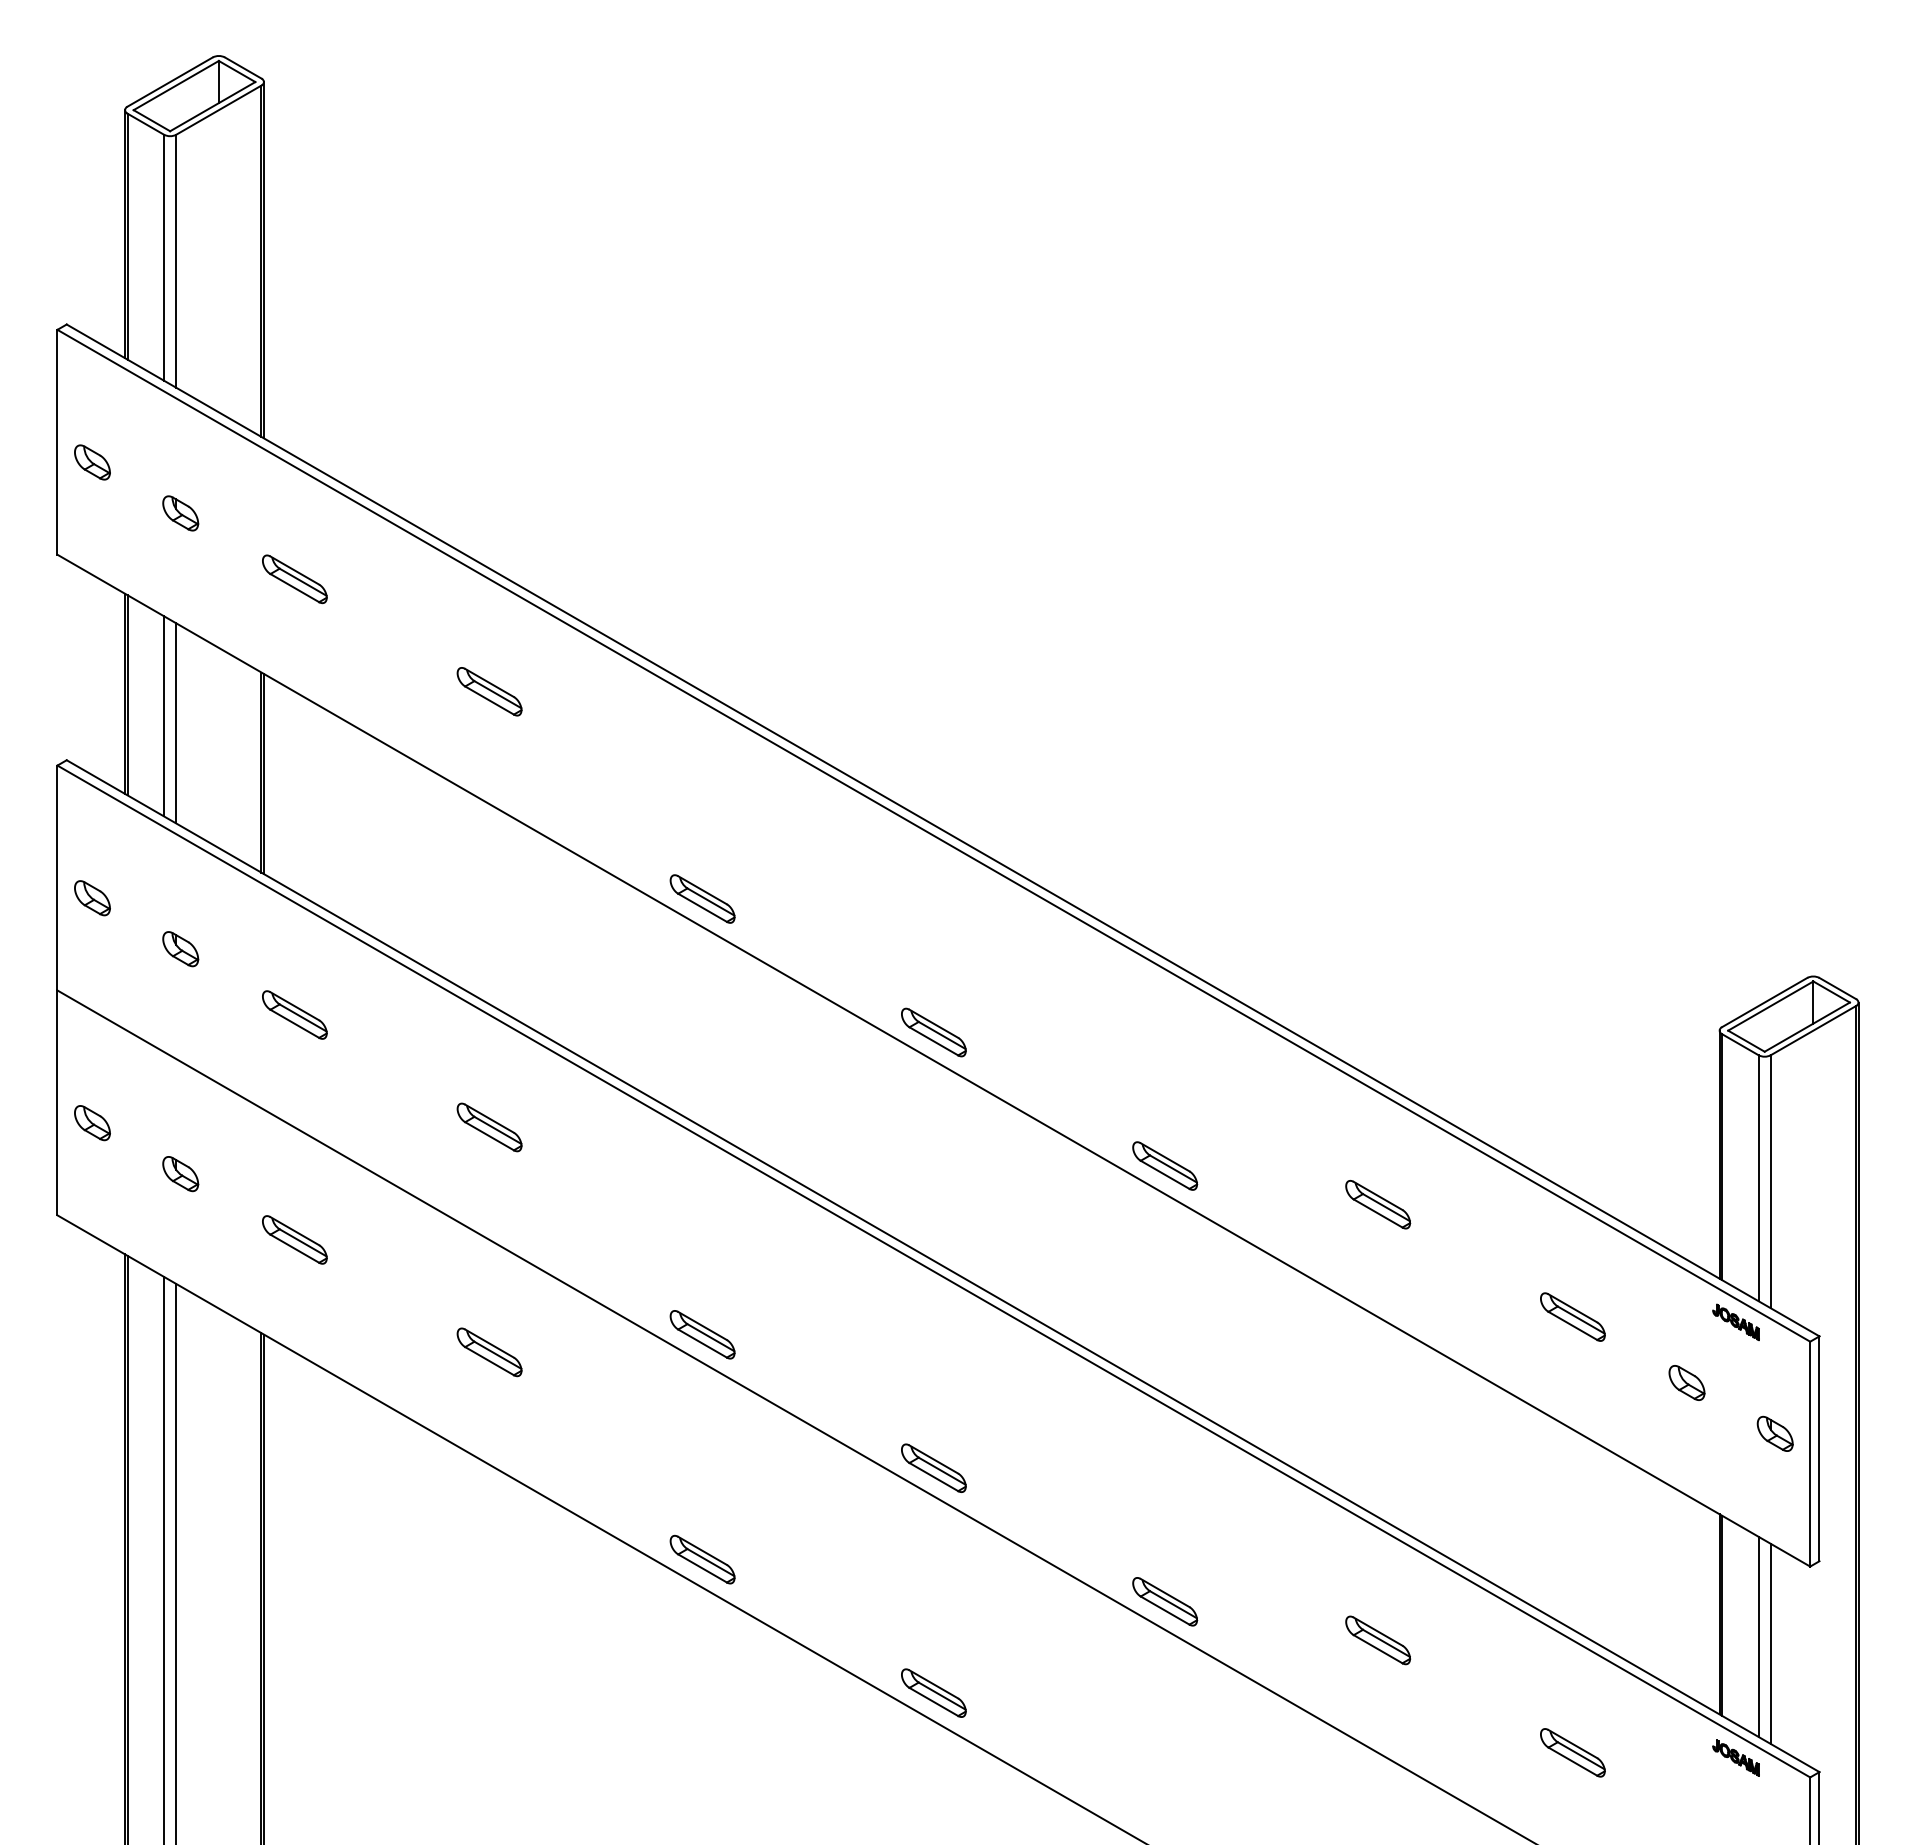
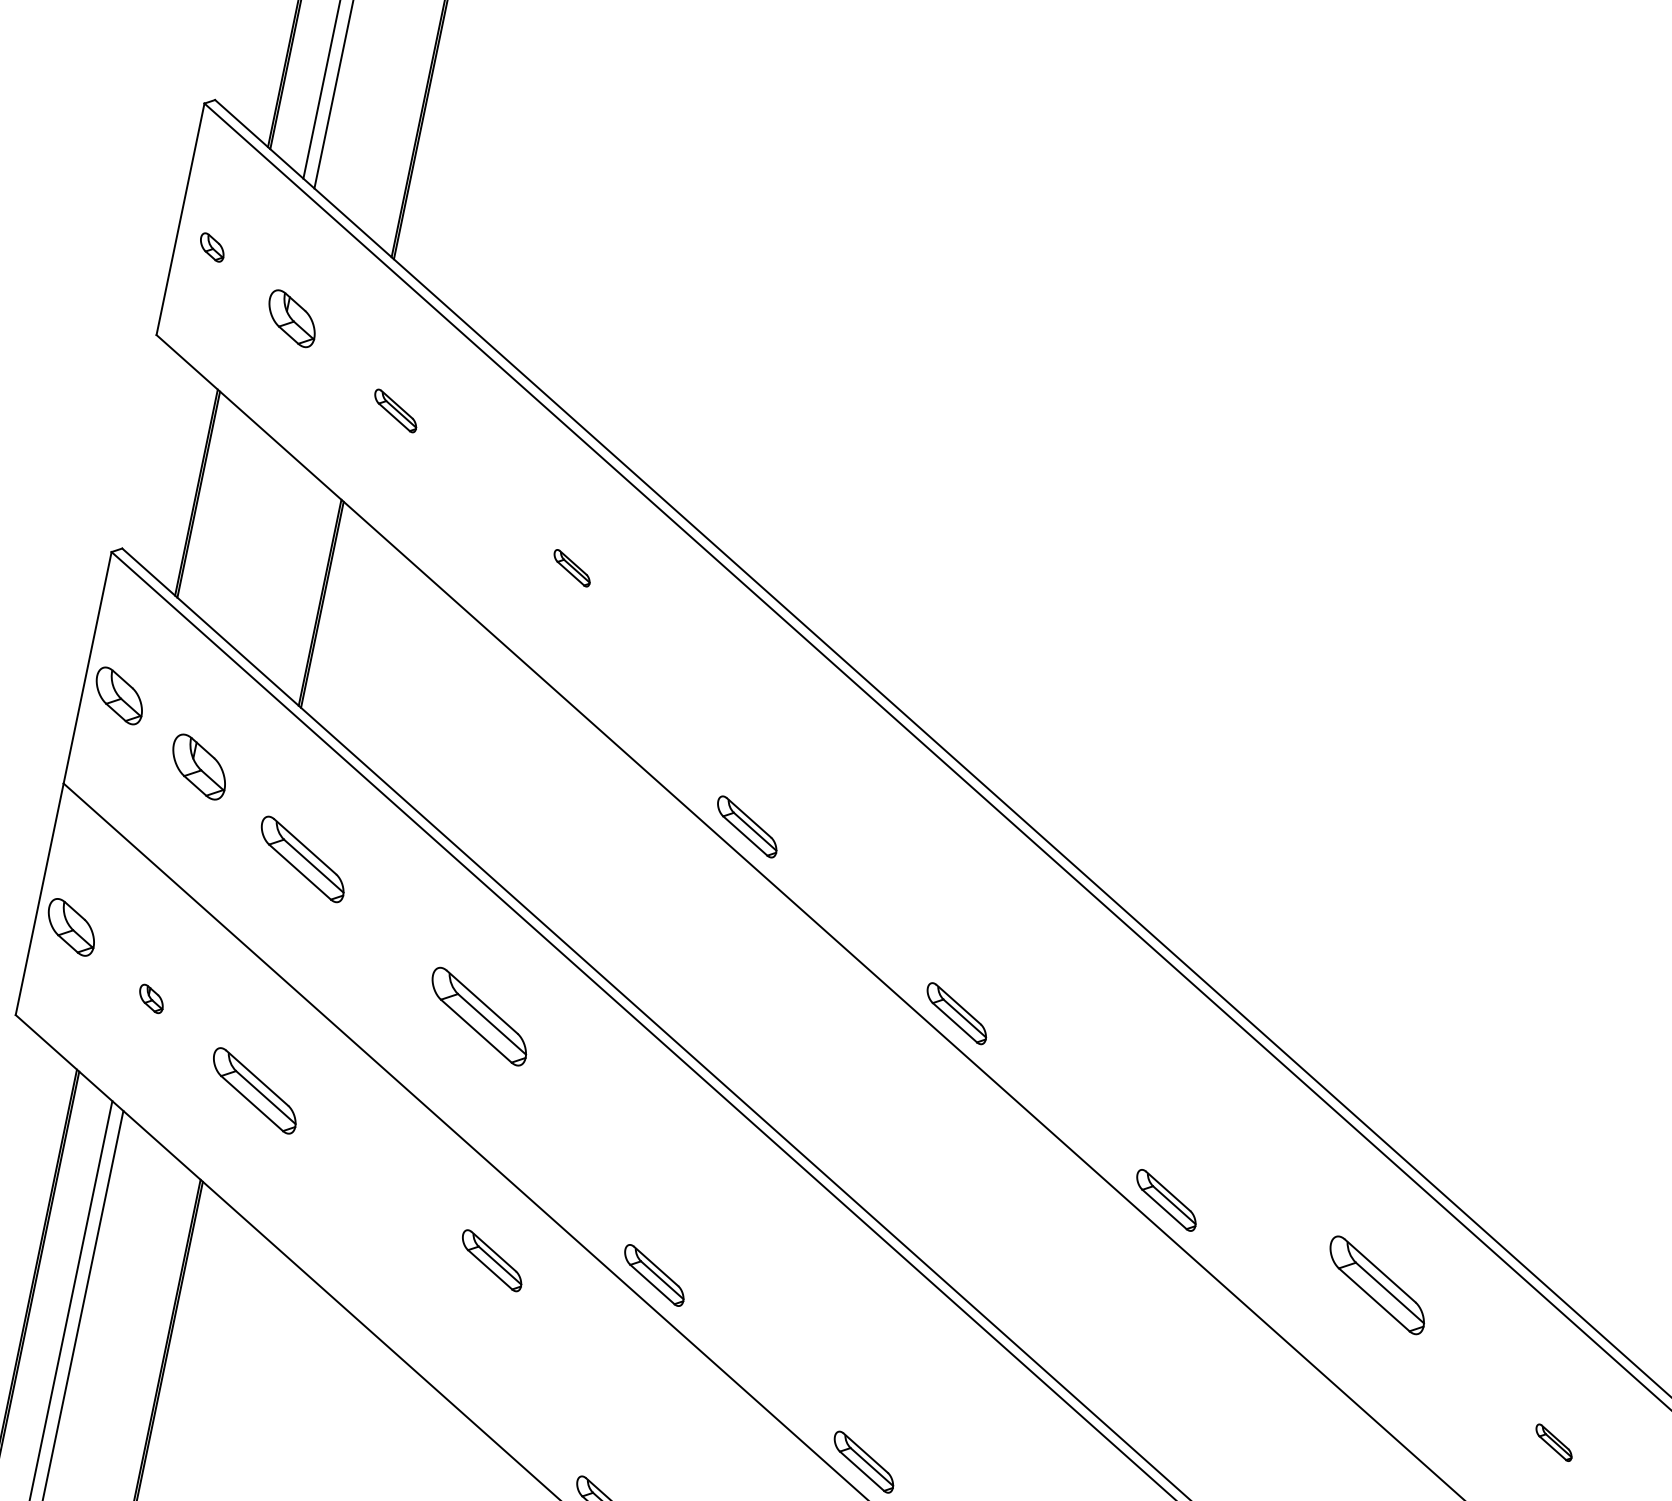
part: (92, 462) -> (212, 247), size x0.7
part: (180, 513) -> (291, 318), size x1.4
part: (294, 579) -> (395, 411), size x0.7
part: (489, 691) -> (572, 567), size x0.6
line: (164, 716) -> (232, 524), removed
line: (176, 723) -> (243, 534), removed
part: (92, 898) -> (119, 696), size x1.4
part: (180, 949) -> (199, 767), size x1.6
part: (294, 1014) -> (302, 858), size x1.4
part: (92, 1123) -> (71, 927), size x1.4
part: (489, 1127) -> (479, 1016), size x1.6
part: (180, 1174) -> (151, 999), size x0.7
part: (1378, 1204) -> (1377, 1285), size x1.6
part: (294, 1239) -> (254, 1090), size x1.4
part: (1572, 1316) -> (1553, 1442), size x0.6
part: (489, 1352) -> (491, 1260), moved

